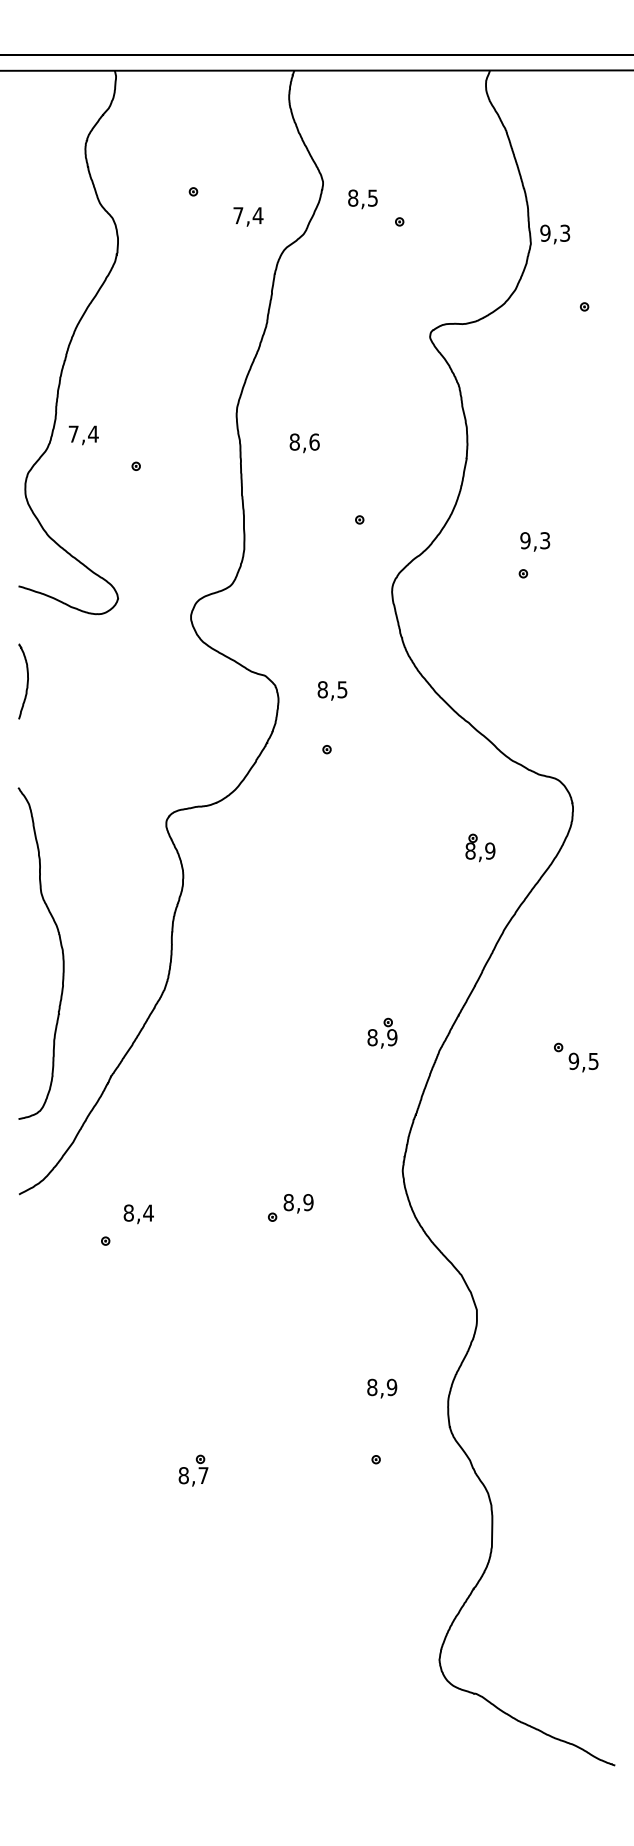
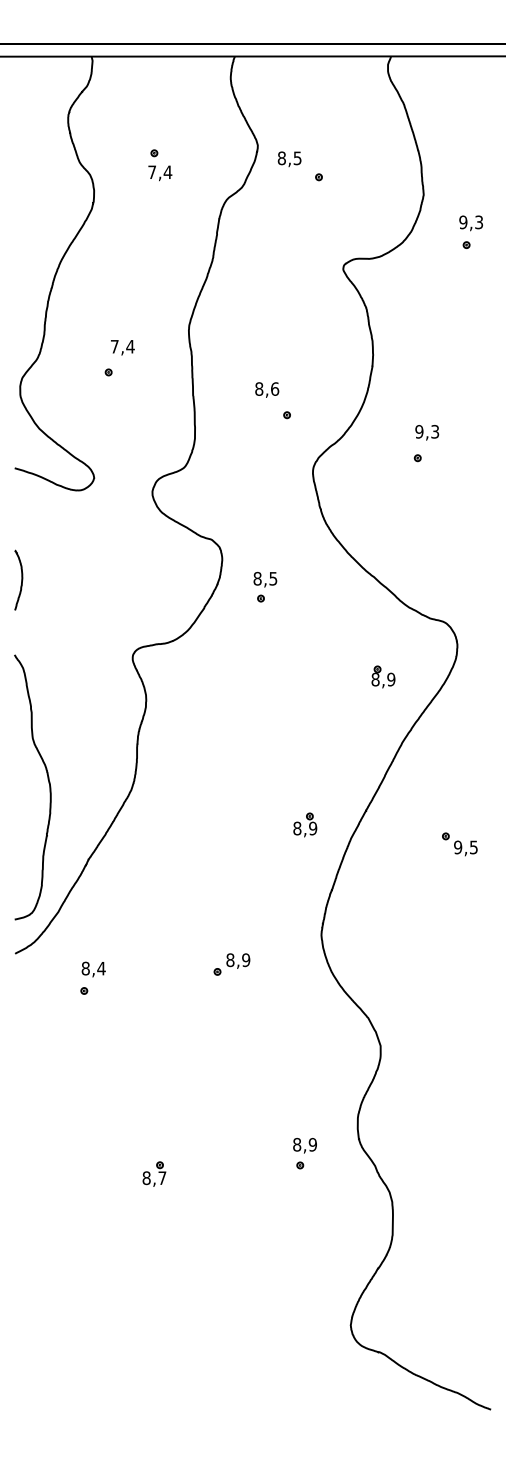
text: (248, 217) -> (160, 173), moved
text: (554, 234) -> (470, 223), moved
text: (83, 435) -> (122, 347), moved
text: (305, 442) -> (267, 389), moved
curve: (27, 680) -> (21, 579), moved
text: (332, 690) -> (265, 579), moved
curve: (60, 948) -> (48, 783), moved
text: (138, 1214) -> (93, 969), moved
text: (381, 1388) -> (304, 1145), moved

